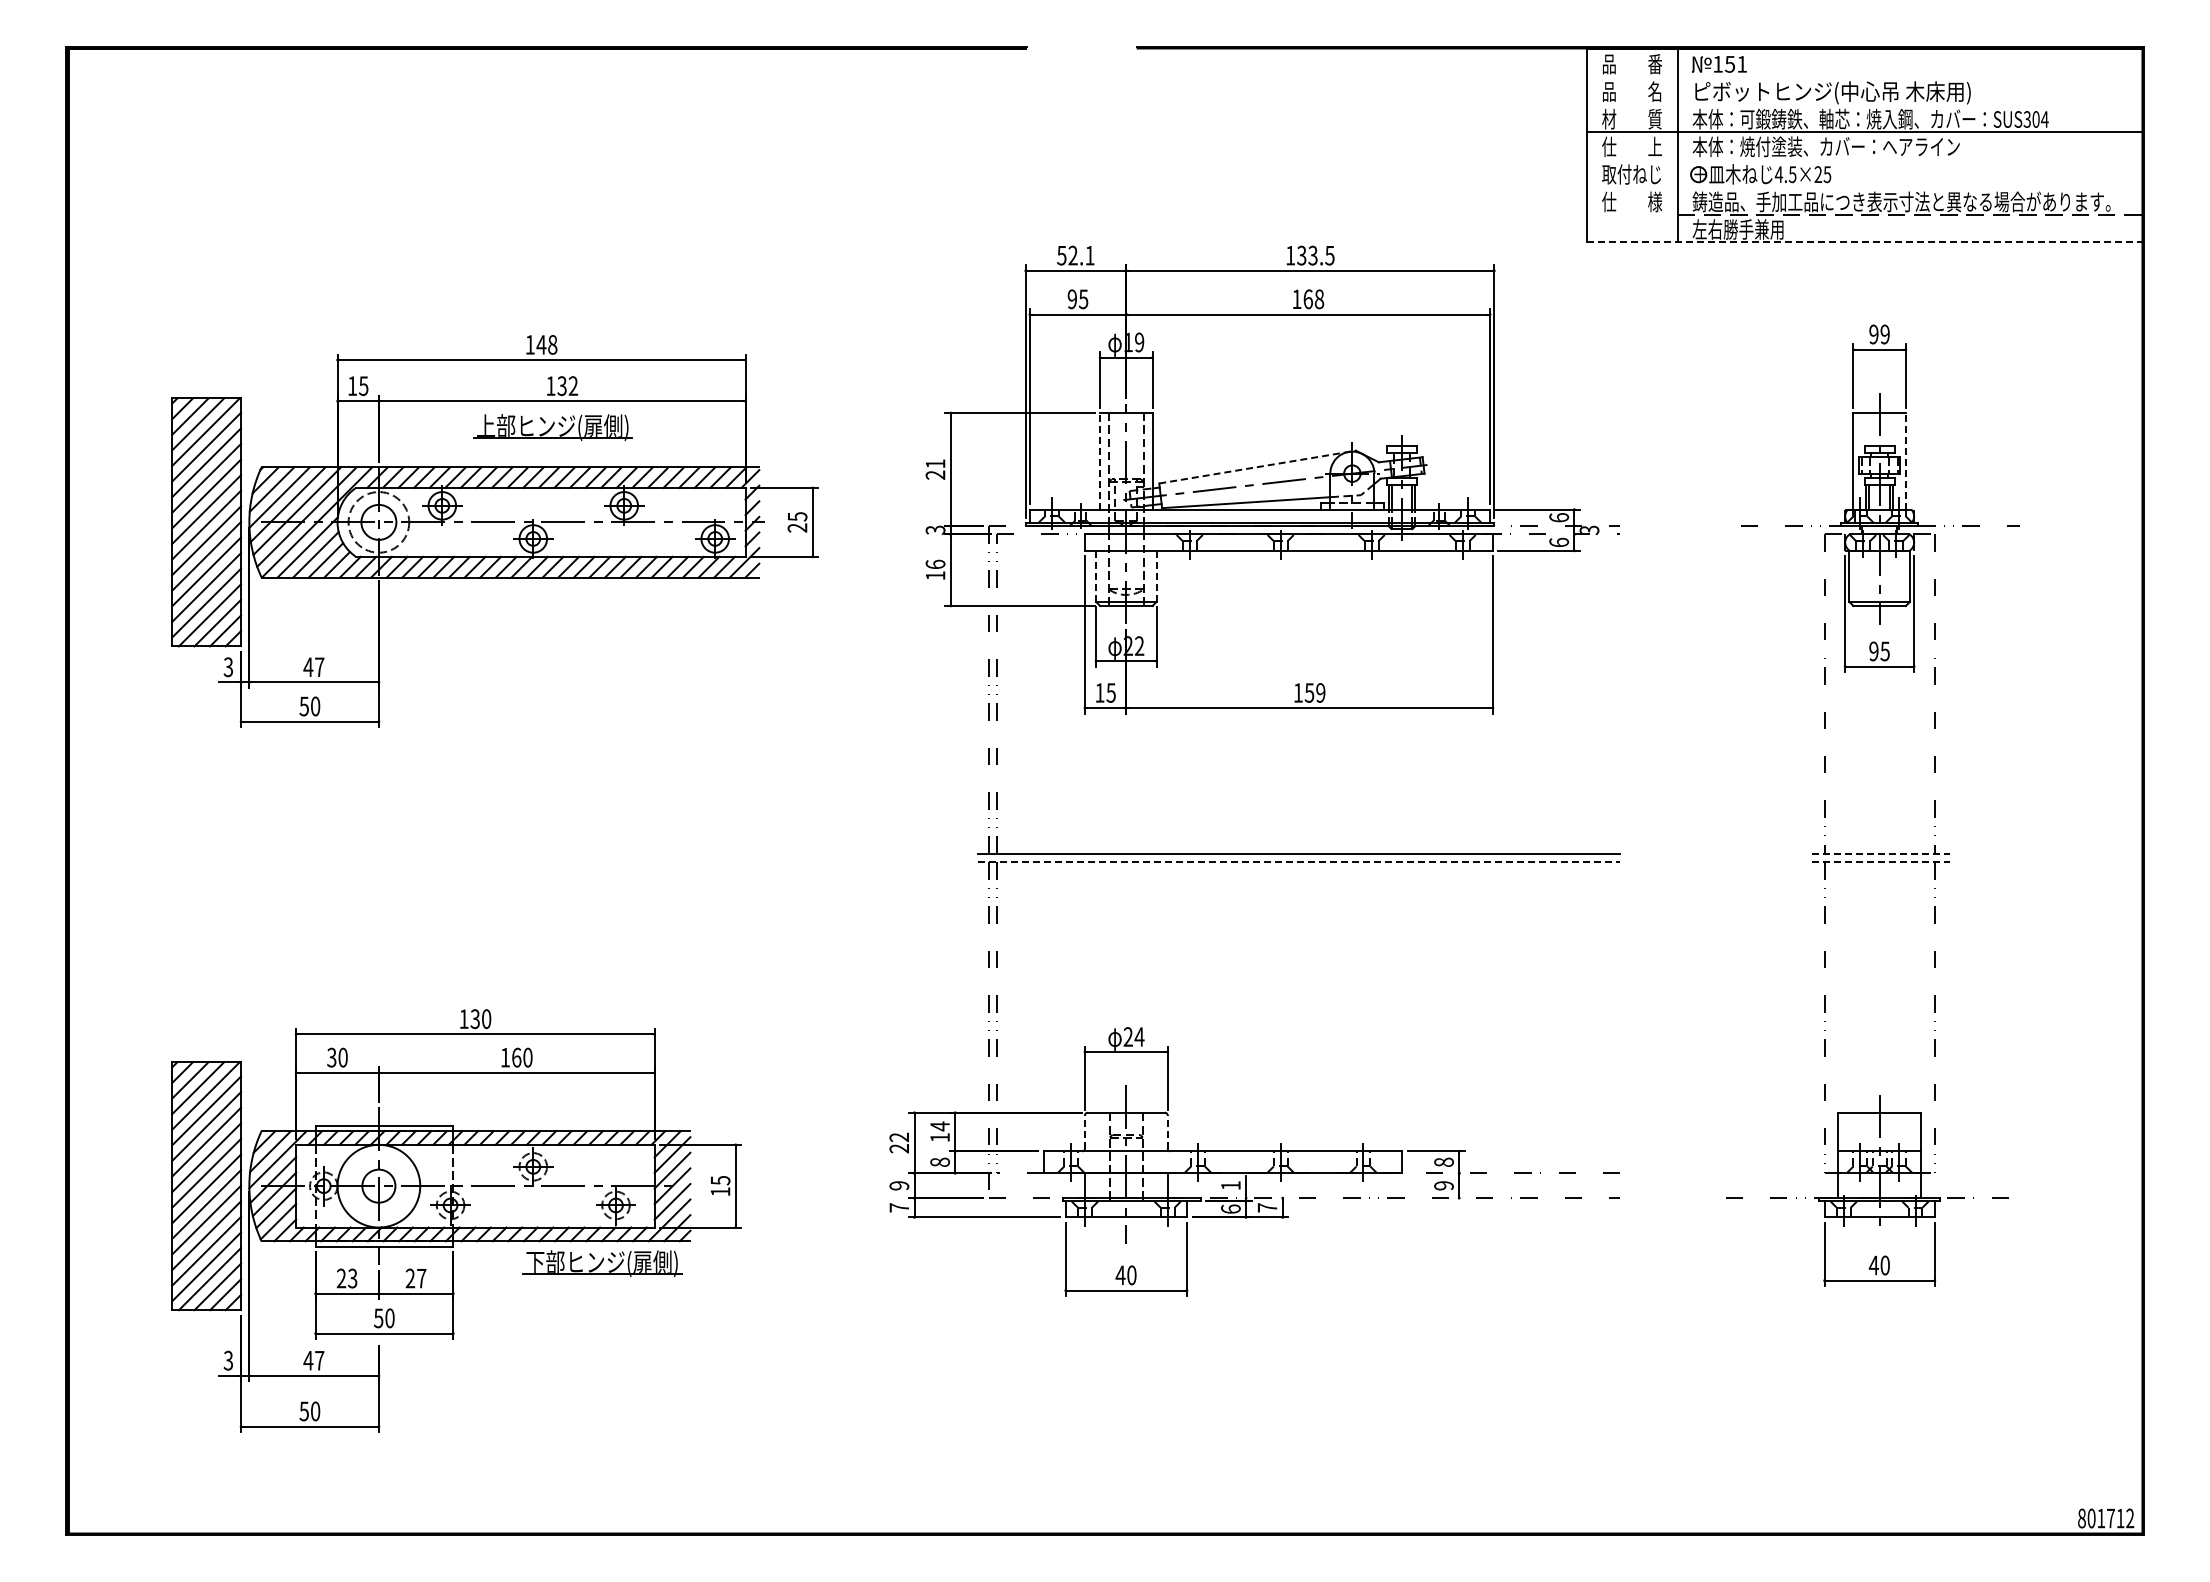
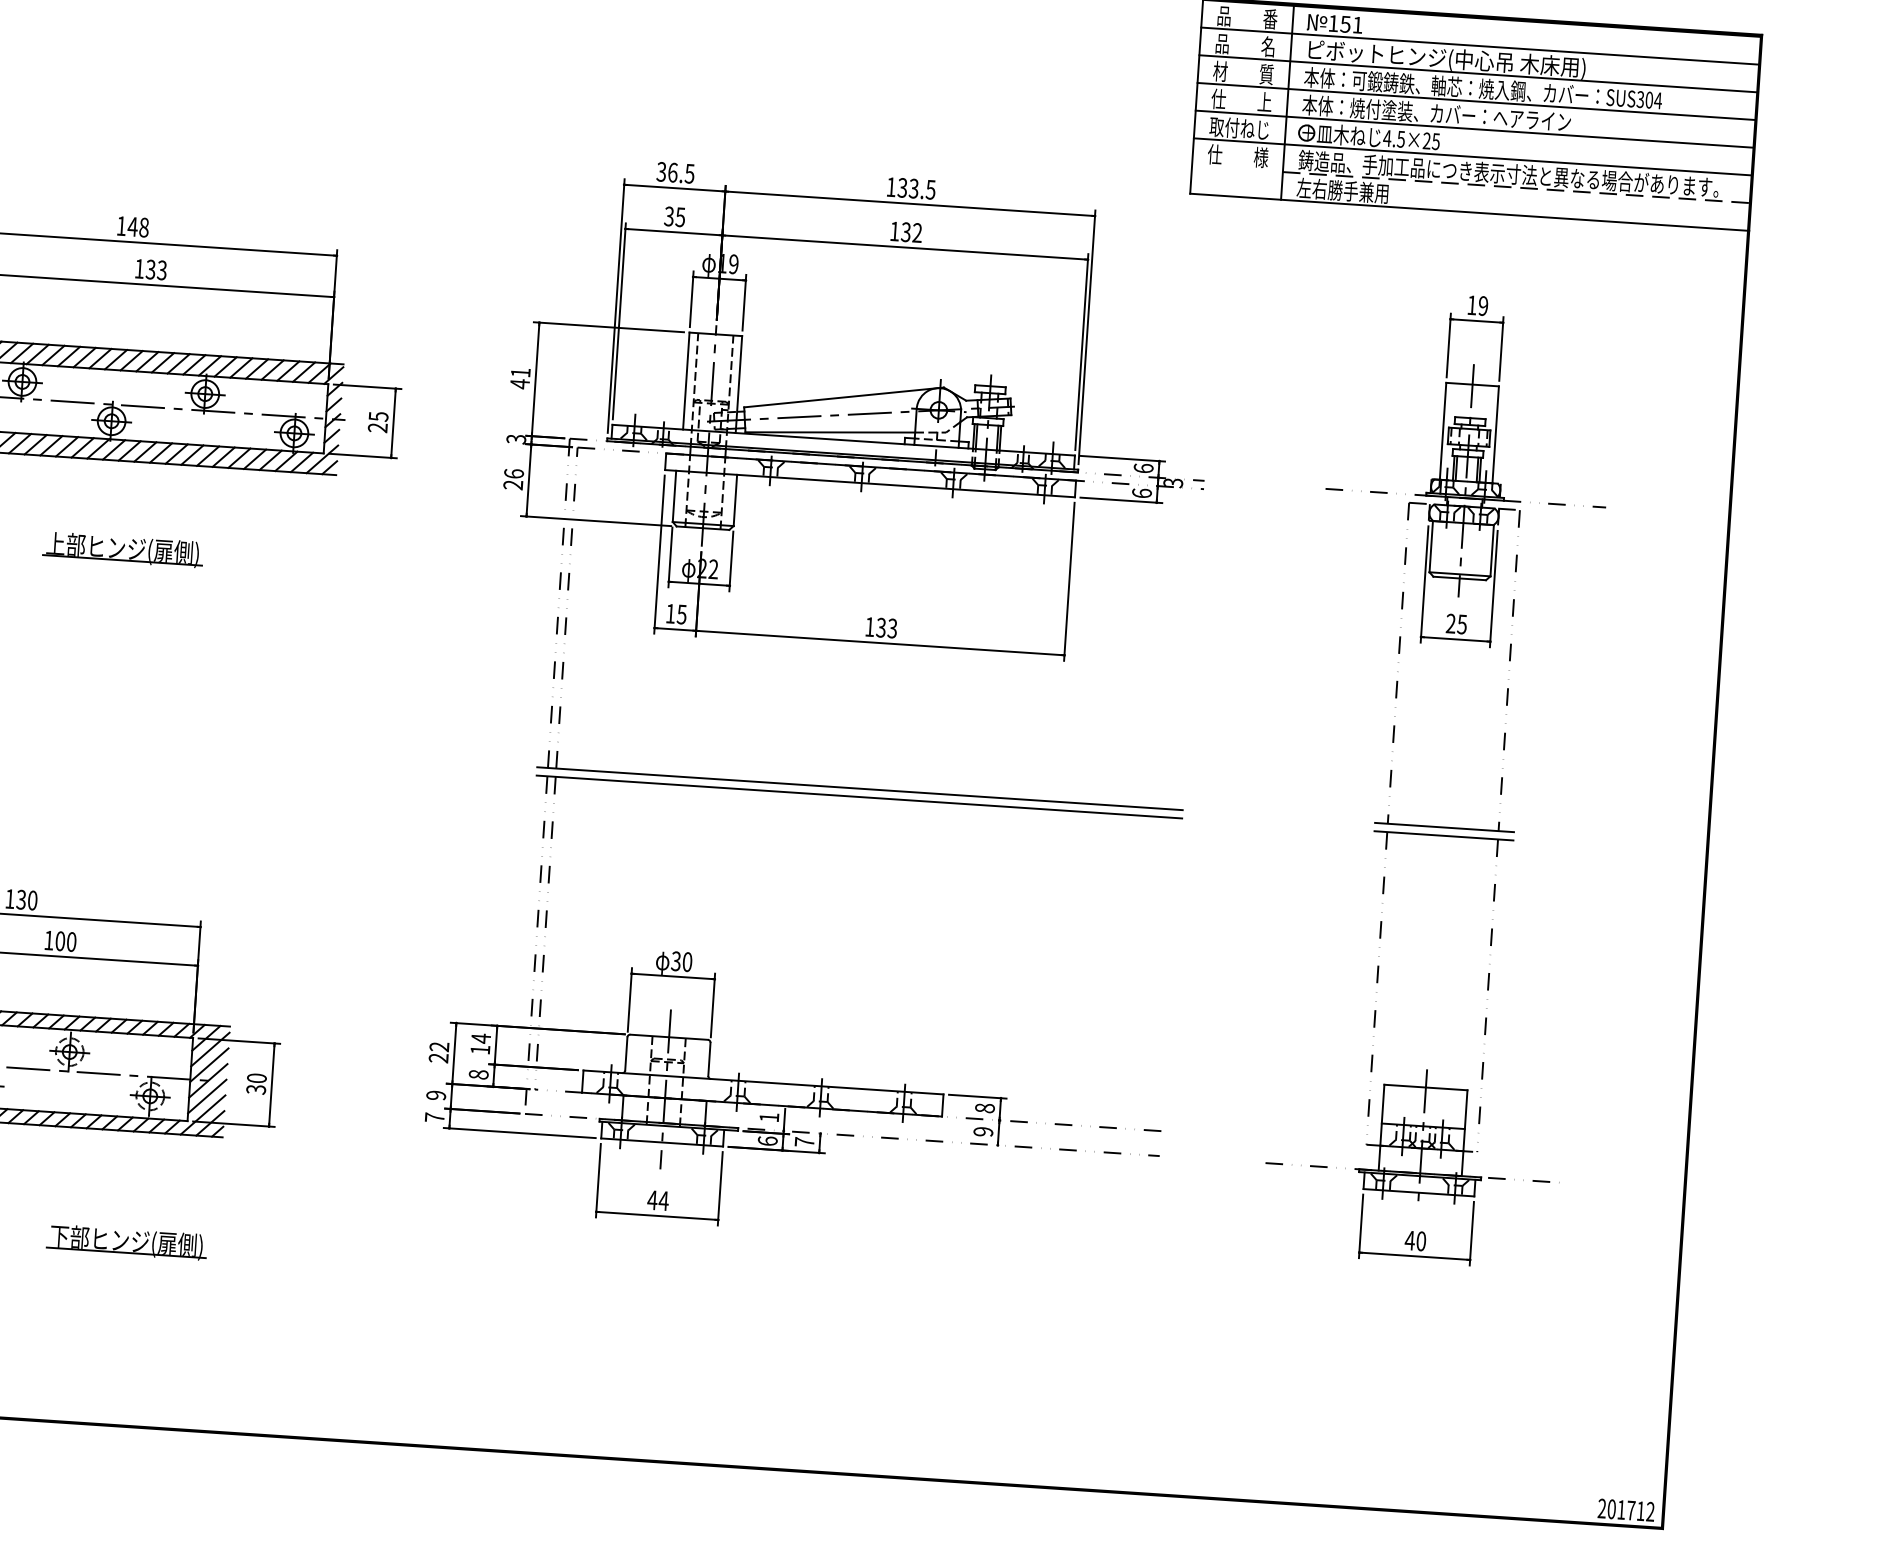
line: (1864, 77) -> (1479, 46), added
line: (1864, 104) -> (1477, 73), added
line: (1864, 159) -> (1474, 128), added
line: (1864, 187) -> (1472, 157), added
line: (1865, 242) -> (1469, 212), dashed -> solid
text: (1075, 255) -> (675, 172), 52.1 -> 36.5
text: (1071, 299) -> (668, 216), 95 -> 35
text: (1313, 299) -> (911, 232), 168 -> 132
text: (1873, 334) -> (1471, 305), 99 -> 19
text: (573, 385) -> (162, 269), 132 -> 133
part: (552, 427) -> (122, 549), moved
line: (1100, 460) -> (686, 380), dashed -> solid
line: (1905, 460) -> (1495, 434), dashed -> solid
line: (1257, 467) -> (843, 397), dashed -> solid
text: (935, 475) -> (519, 384), 21 -> 41
text: (935, 575) -> (513, 484), 16 -> 26
line: (1096, 575) -> (675, 495), dashed -> solid
line: (1156, 575) -> (735, 499), dashed -> solid
text: (1873, 651) -> (1450, 623), 95 -> 25
text: (1315, 692) -> (887, 627), 159 -> 133
line: (1881, 853) -> (1445, 827), dashed -> solid
line: (1299, 862) -> (859, 797), dashed -> solid
line: (1881, 862) -> (1444, 836), dashed -> solid
text: (1133, 1036) -> (681, 961), 24 -> 30
text: (516, 1057) -> (60, 941), 160 -> 100
line: (1084, 1132) -> (625, 1054), dashed -> solid
line: (1167, 1132) -> (709, 1059), dashed -> solid
text: (720, 1186) -> (256, 1084), 15 -> 30
part: (602, 1263) -> (126, 1242), moved
text: (1131, 1275) -> (663, 1201), 40 -> 44
text: (2081, 1518) -> (1601, 1508), 801712 -> 201712

